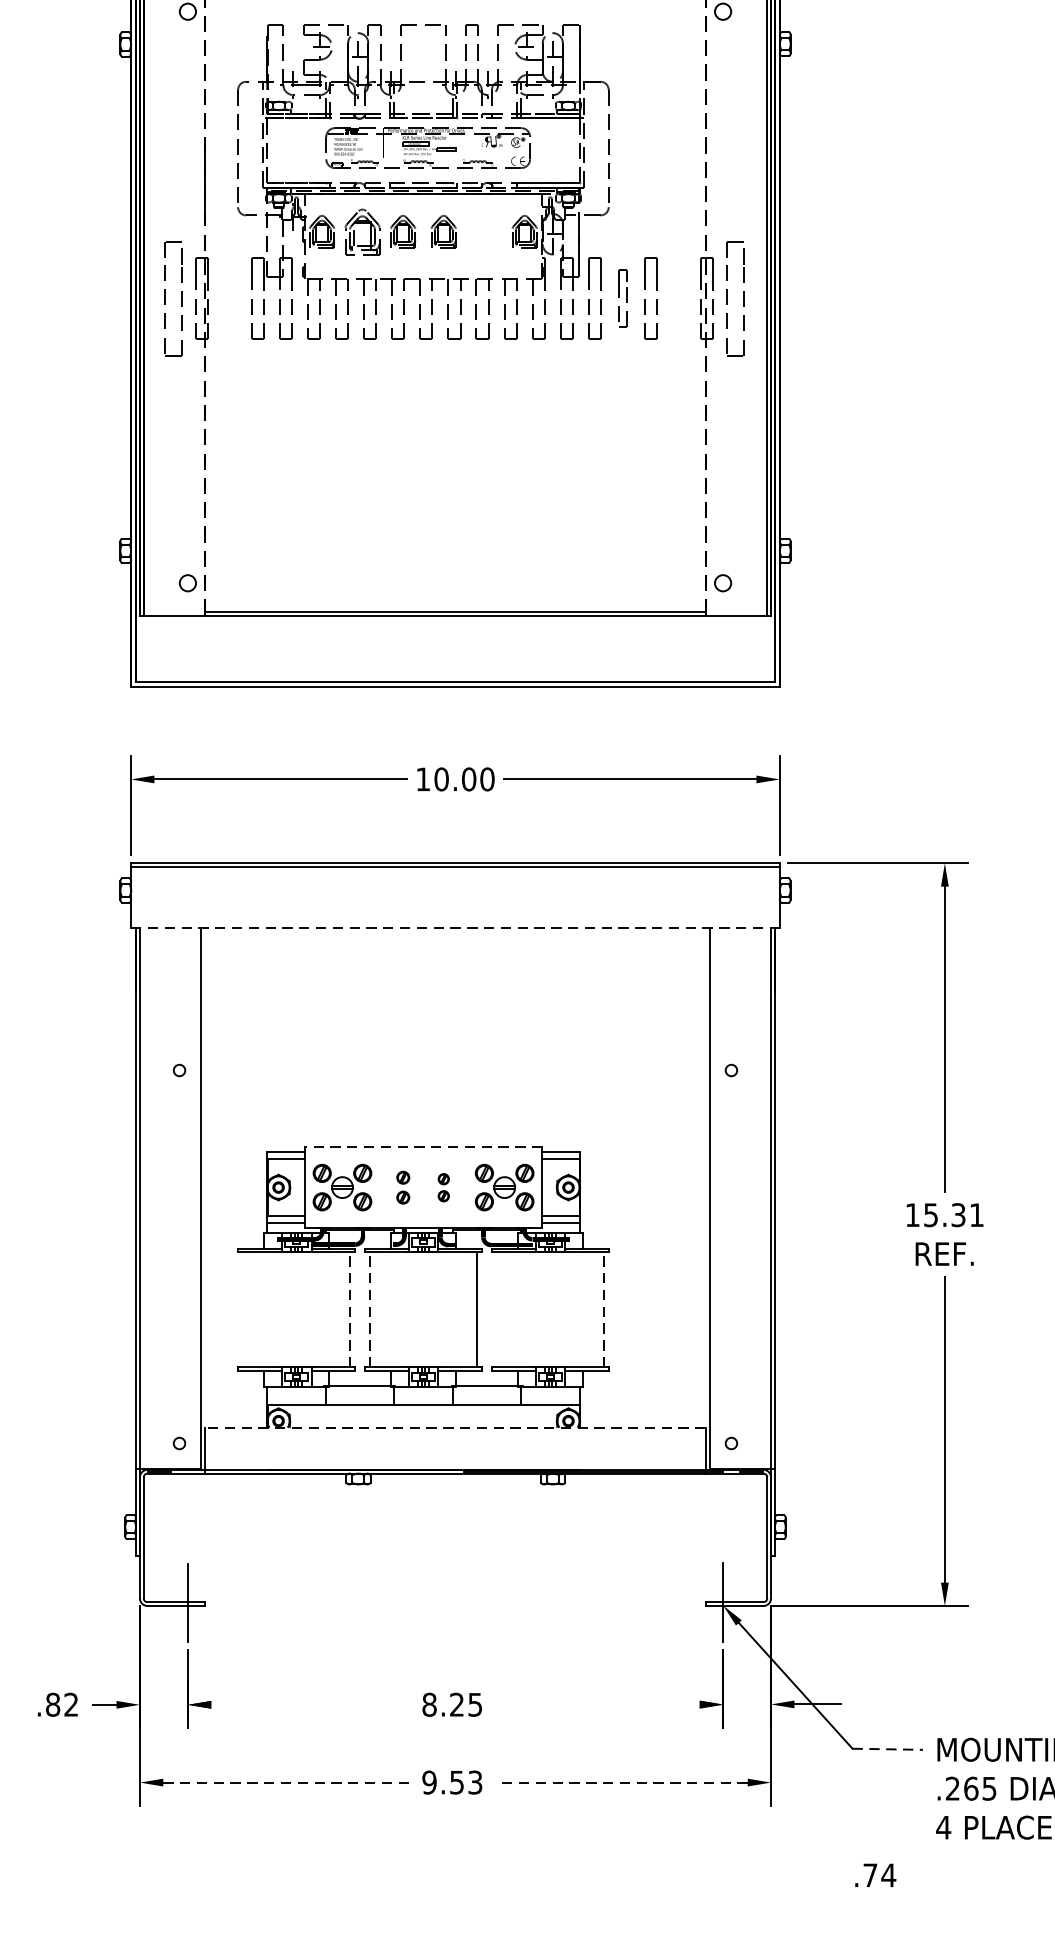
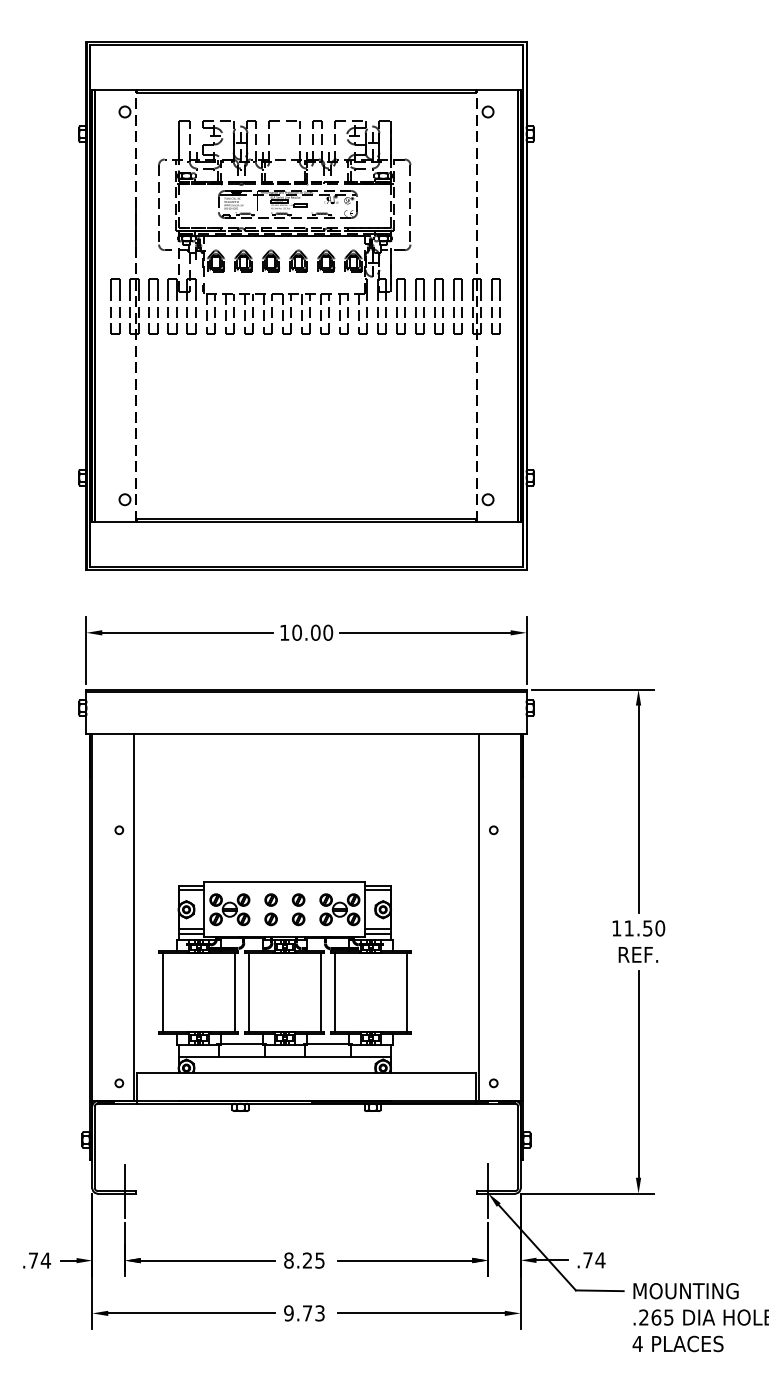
part: (362, 230) -> (243, 260), size x0.71
part: (484, 230) -> (326, 260), added
part: (173, 298) -> (115, 306), size x0.71
part: (229, 298) -> (153, 306), added
part: (622, 298) -> (419, 306), size x1.43
part: (678, 298) -> (457, 306), added
part: (734, 298) -> (495, 306), size x0.71
line: (455, 927) -> (306, 733), dashed -> solid
line: (423, 1147) -> (284, 882), dashed -> solid
part: (402, 1187) -> (270, 909), size x1.43
part: (443, 1187) -> (298, 909), size x1.67
text: (953, 1215) -> (644, 928), 15.31 -> 11.50
line: (243, 1309) -> (162, 992), added
line: (349, 1309) -> (234, 992), dashed -> solid
line: (369, 1309) -> (248, 992), dashed -> solid
line: (496, 1309) -> (334, 992), added
line: (604, 1309) -> (407, 992), dashed -> solid
line: (455, 1427) -> (306, 1072), dashed -> solid
text: (61, 1704) -> (39, 1260), .82 -> .74
line: (309, 1704) -> (207, 1260), added
line: (601, 1704) -> (405, 1260), added
line: (887, 1748) -> (599, 1290), dashed -> solid
line: (287, 1782) -> (192, 1313), dashed -> solid
text: (456, 1782) -> (307, 1313), 9.53 -> 9.73
line: (624, 1782) -> (421, 1313), dashed -> solid
text: (875, 1875) -> (591, 1260), moved

